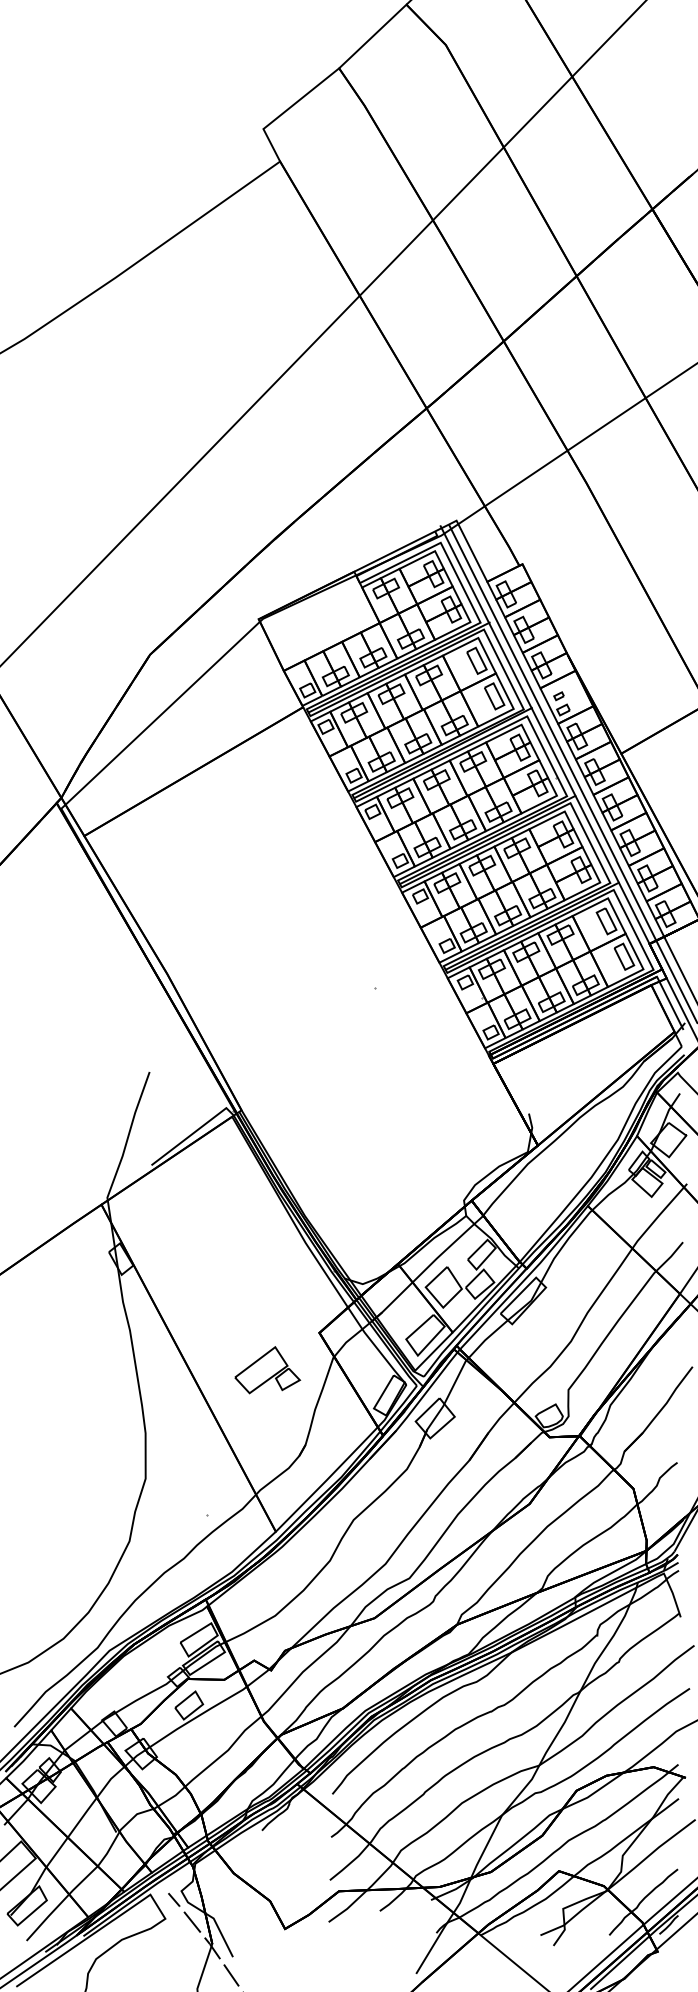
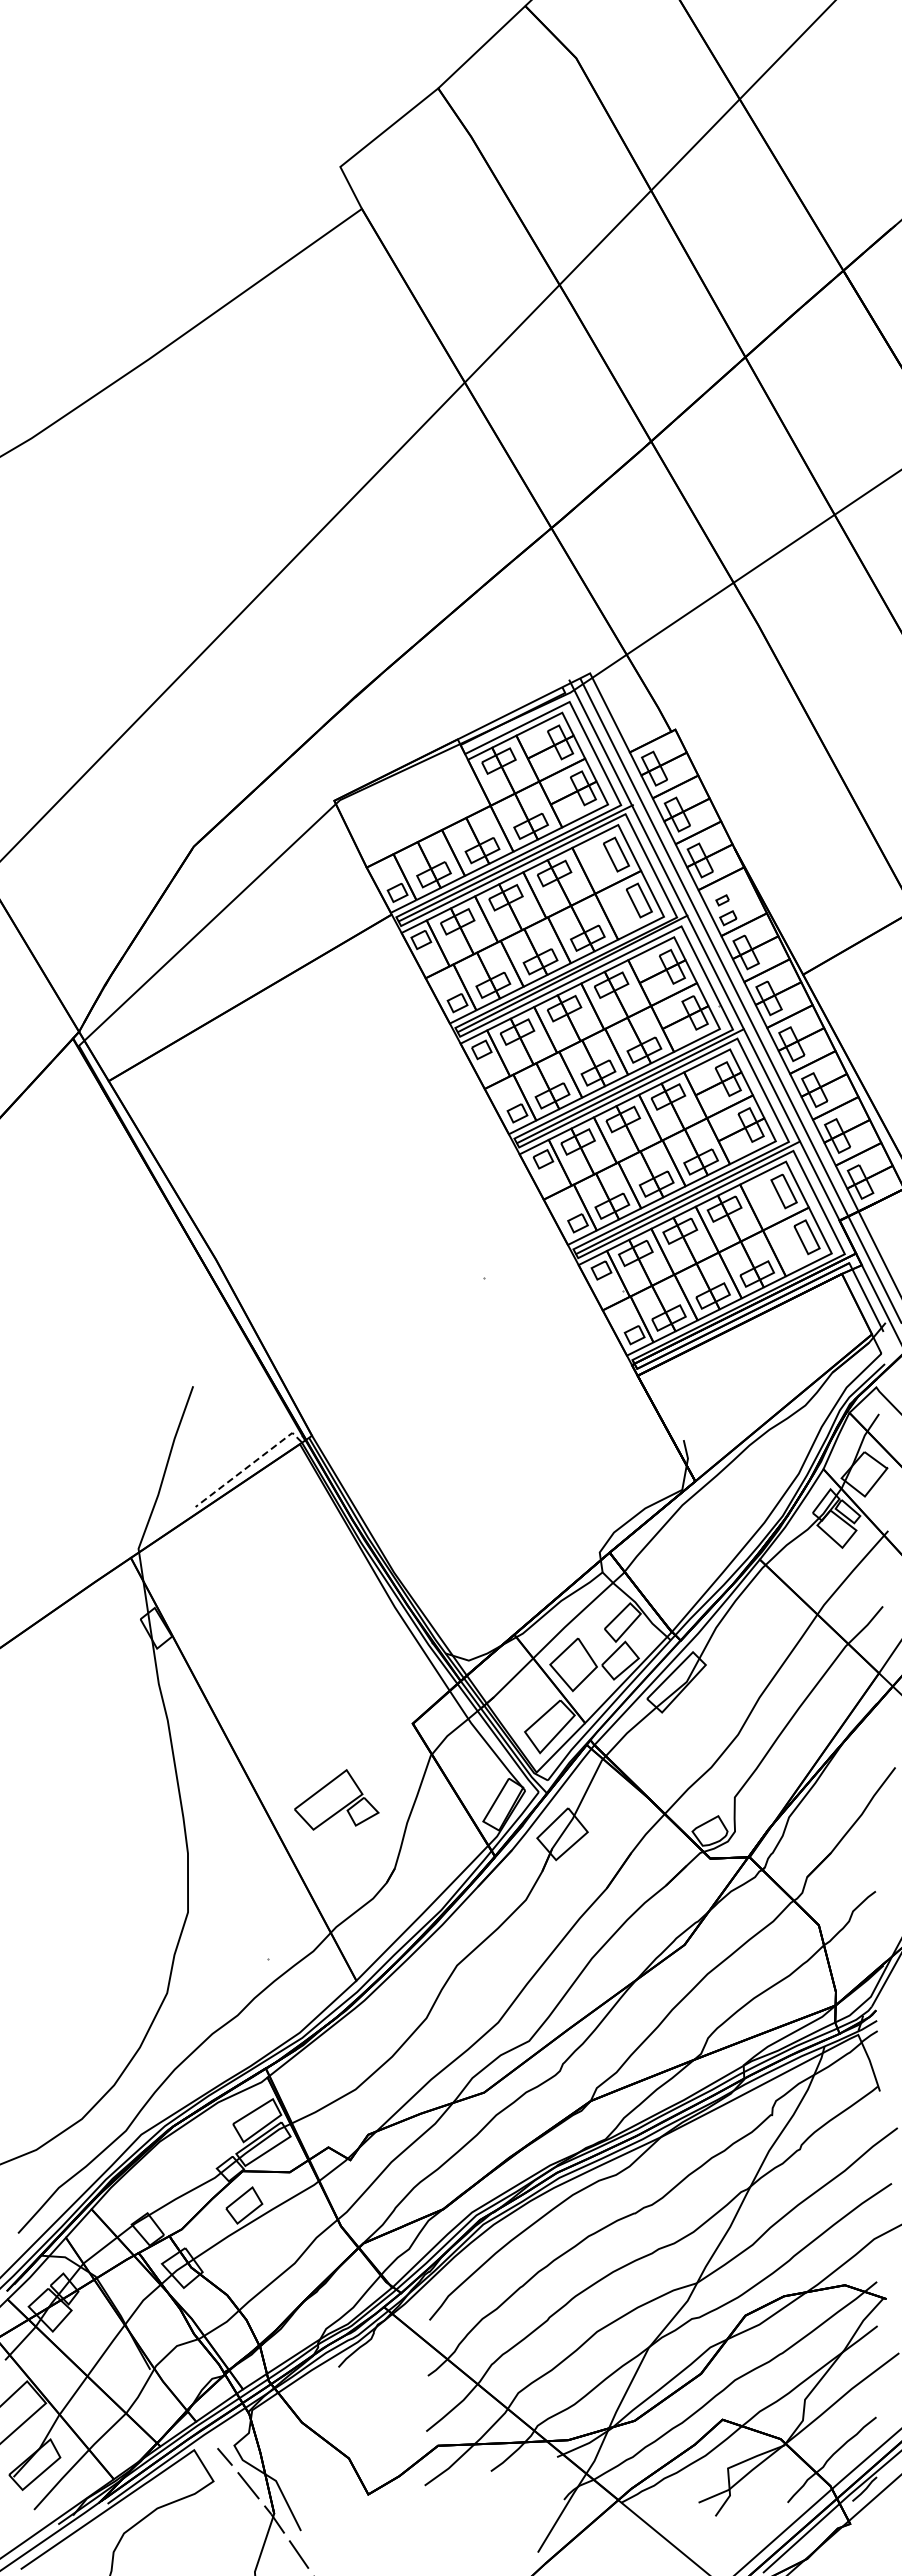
line: (193, 1133) -> (249, 1465), solid -> dashed
part: (267, 1369) -> (336, 1799), moved

